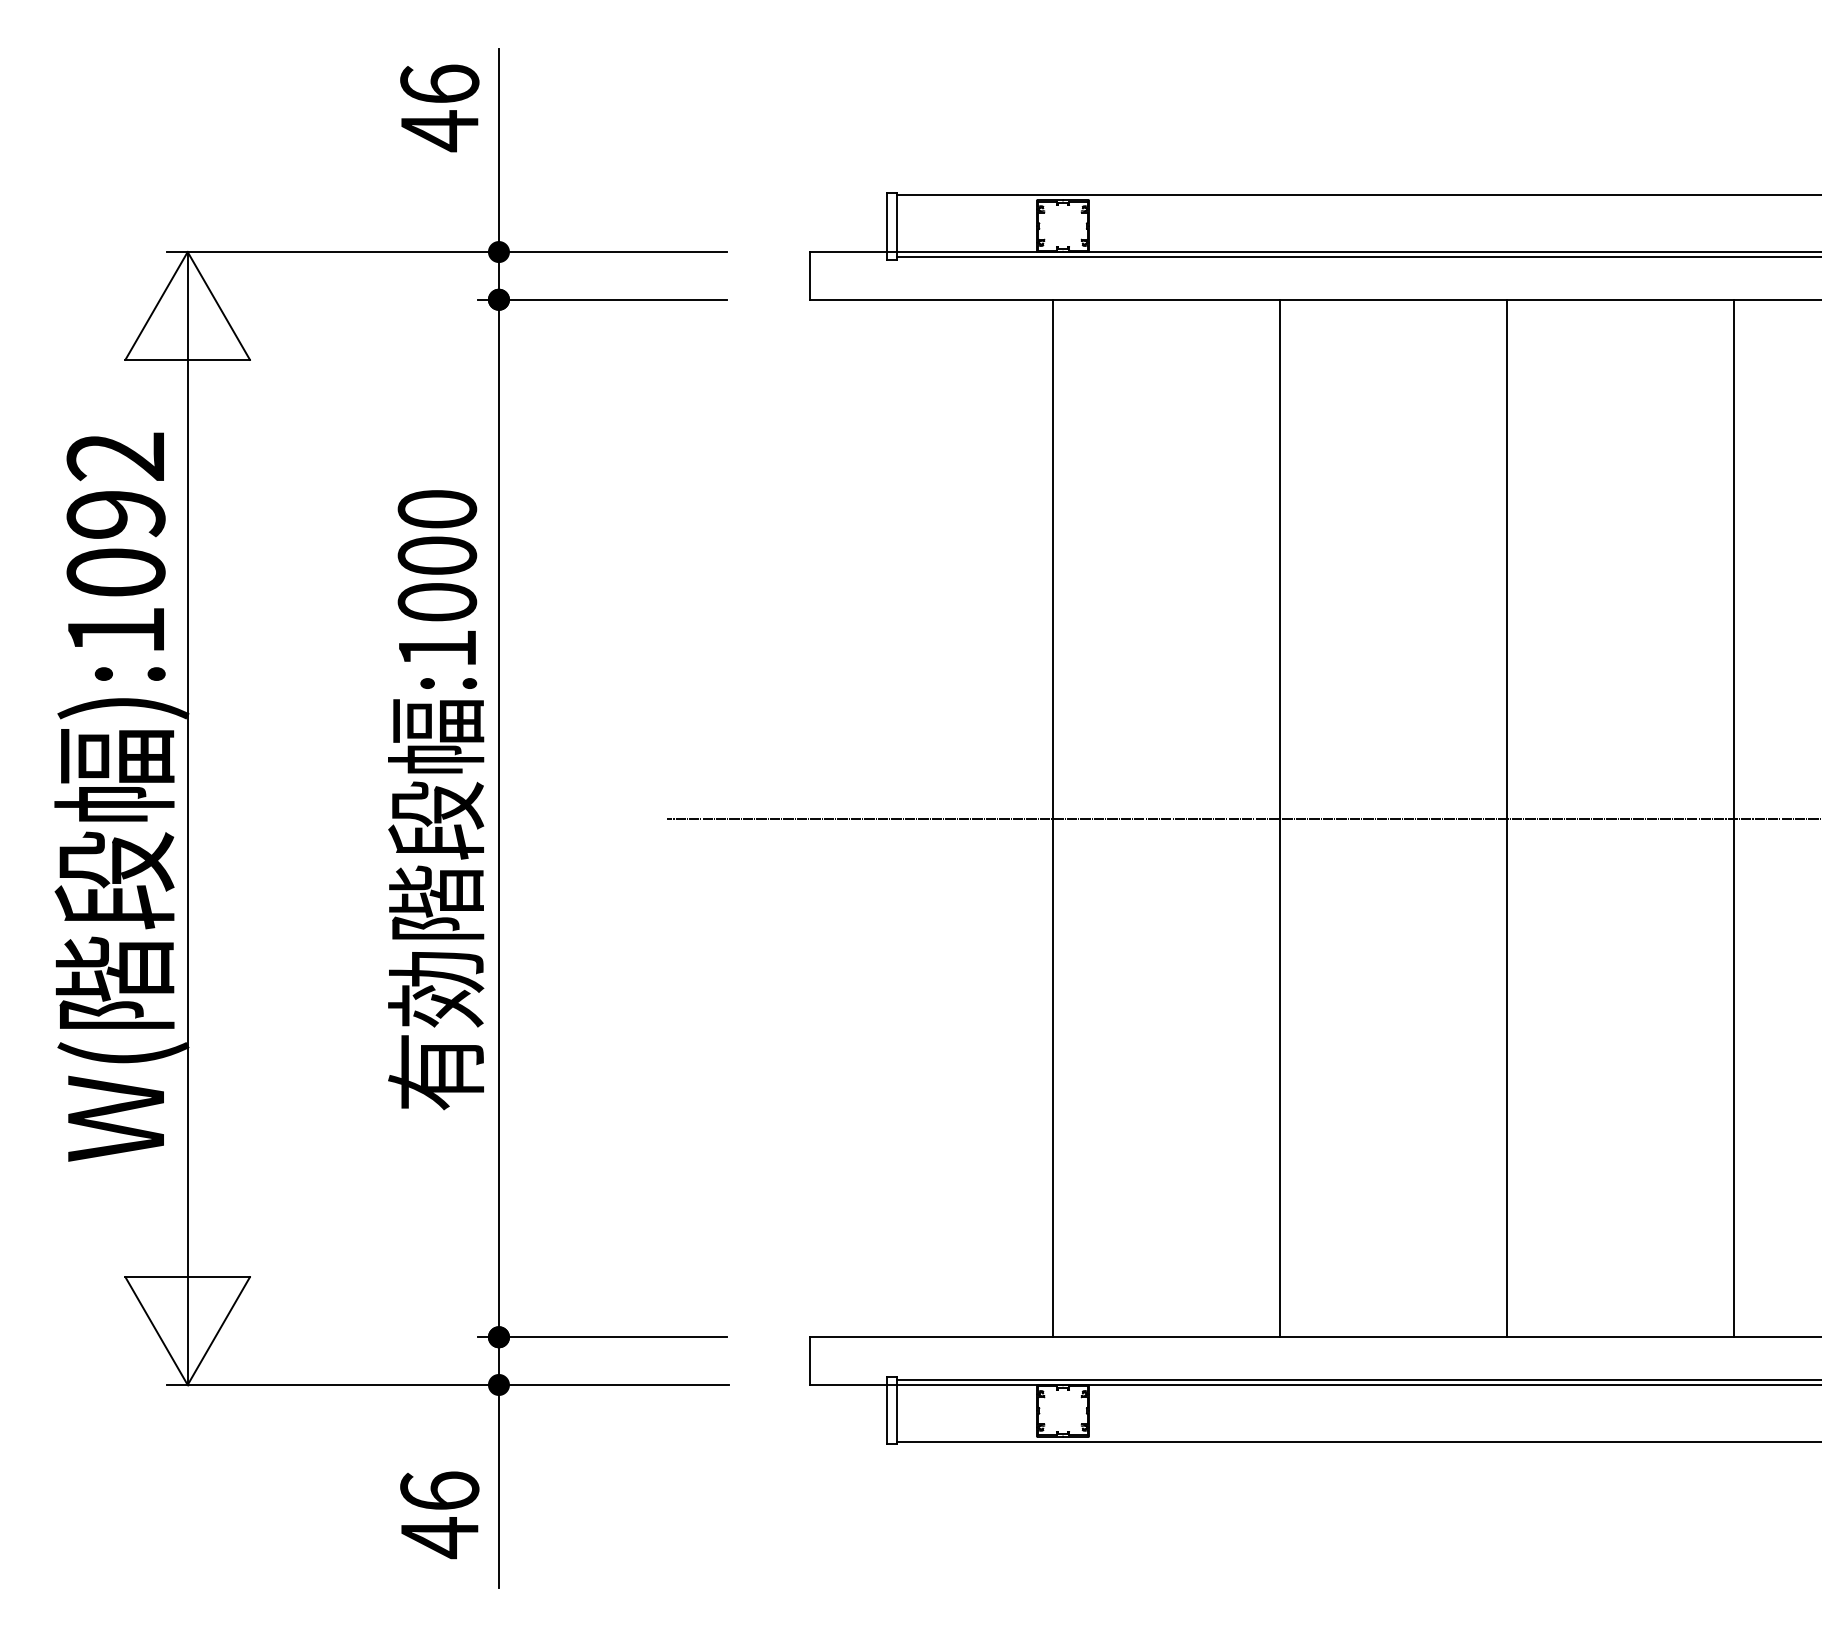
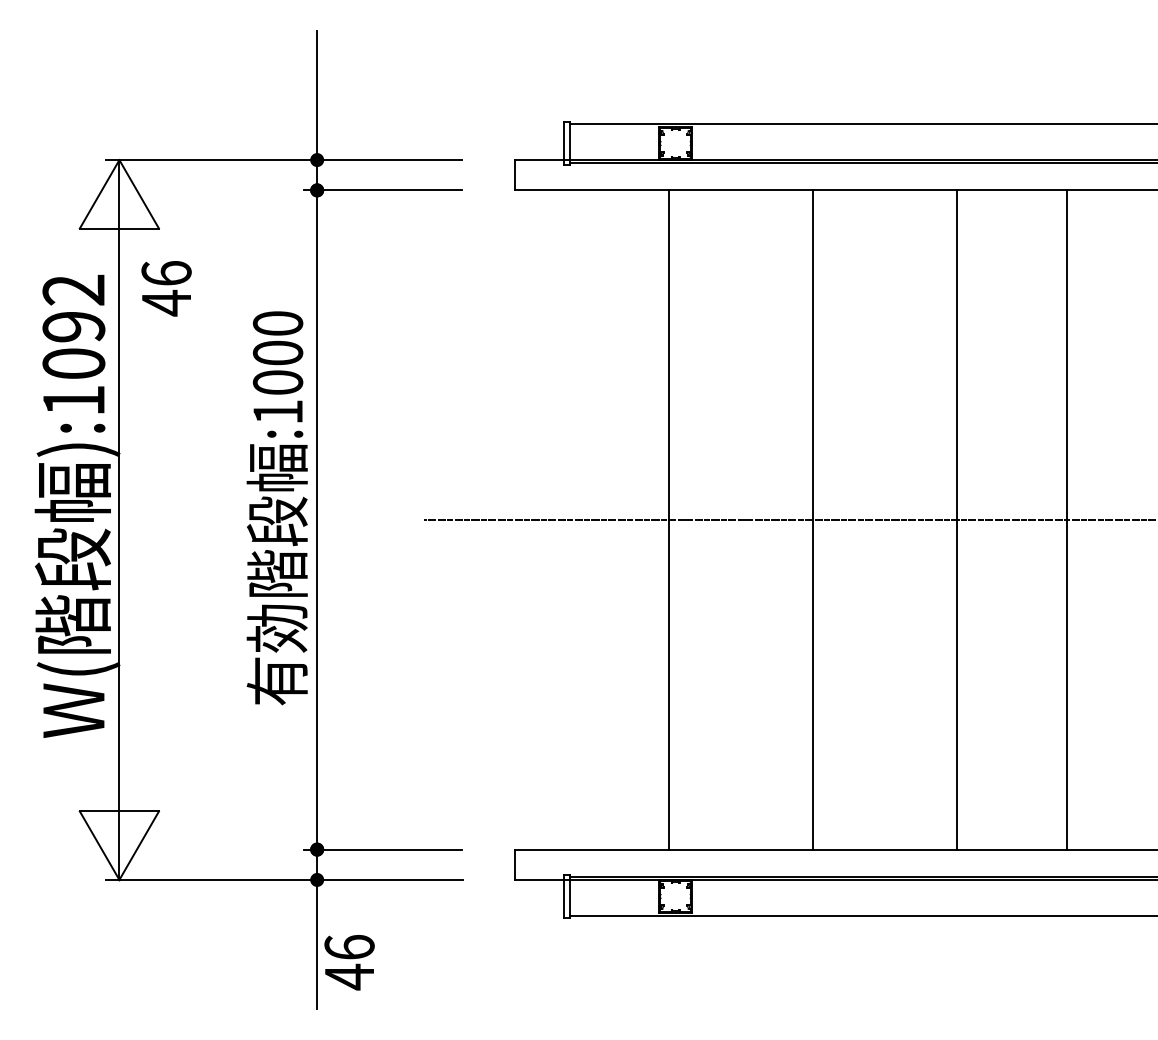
text: (439, 107) -> (166, 288), moved
line: (1733, 817) -> (1066, 519), moved
text: (439, 1514) -> (349, 962), moved

